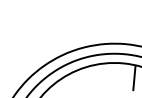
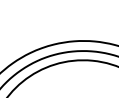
line: (134, 77) -> (103, 74), removed

